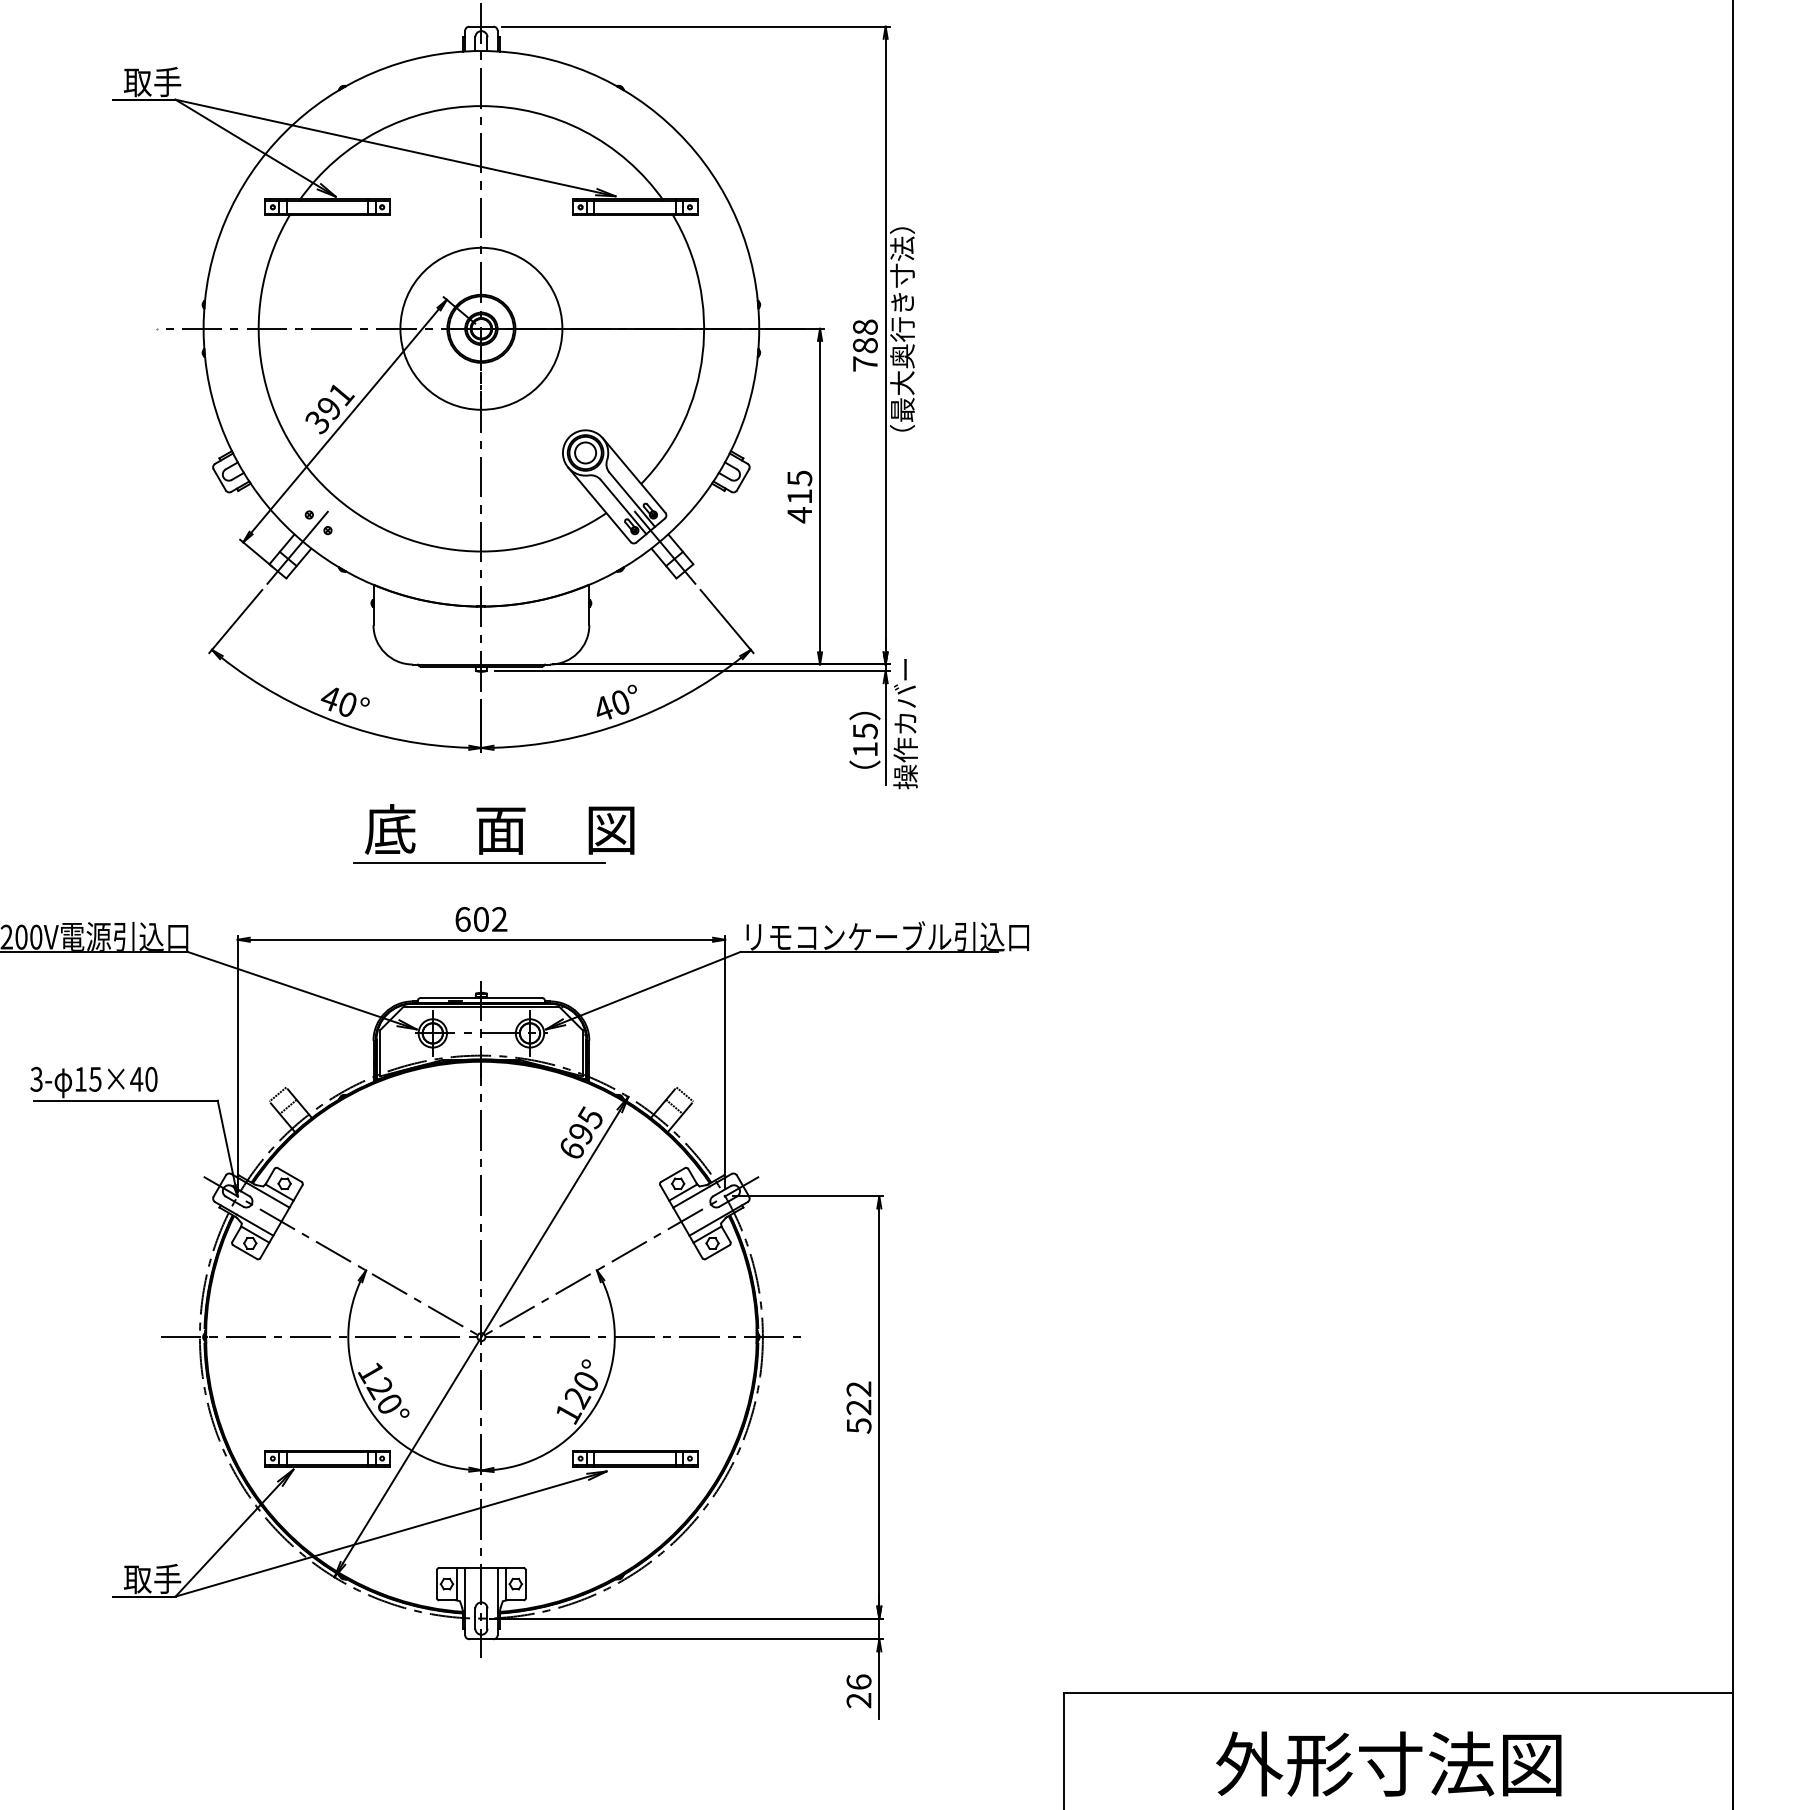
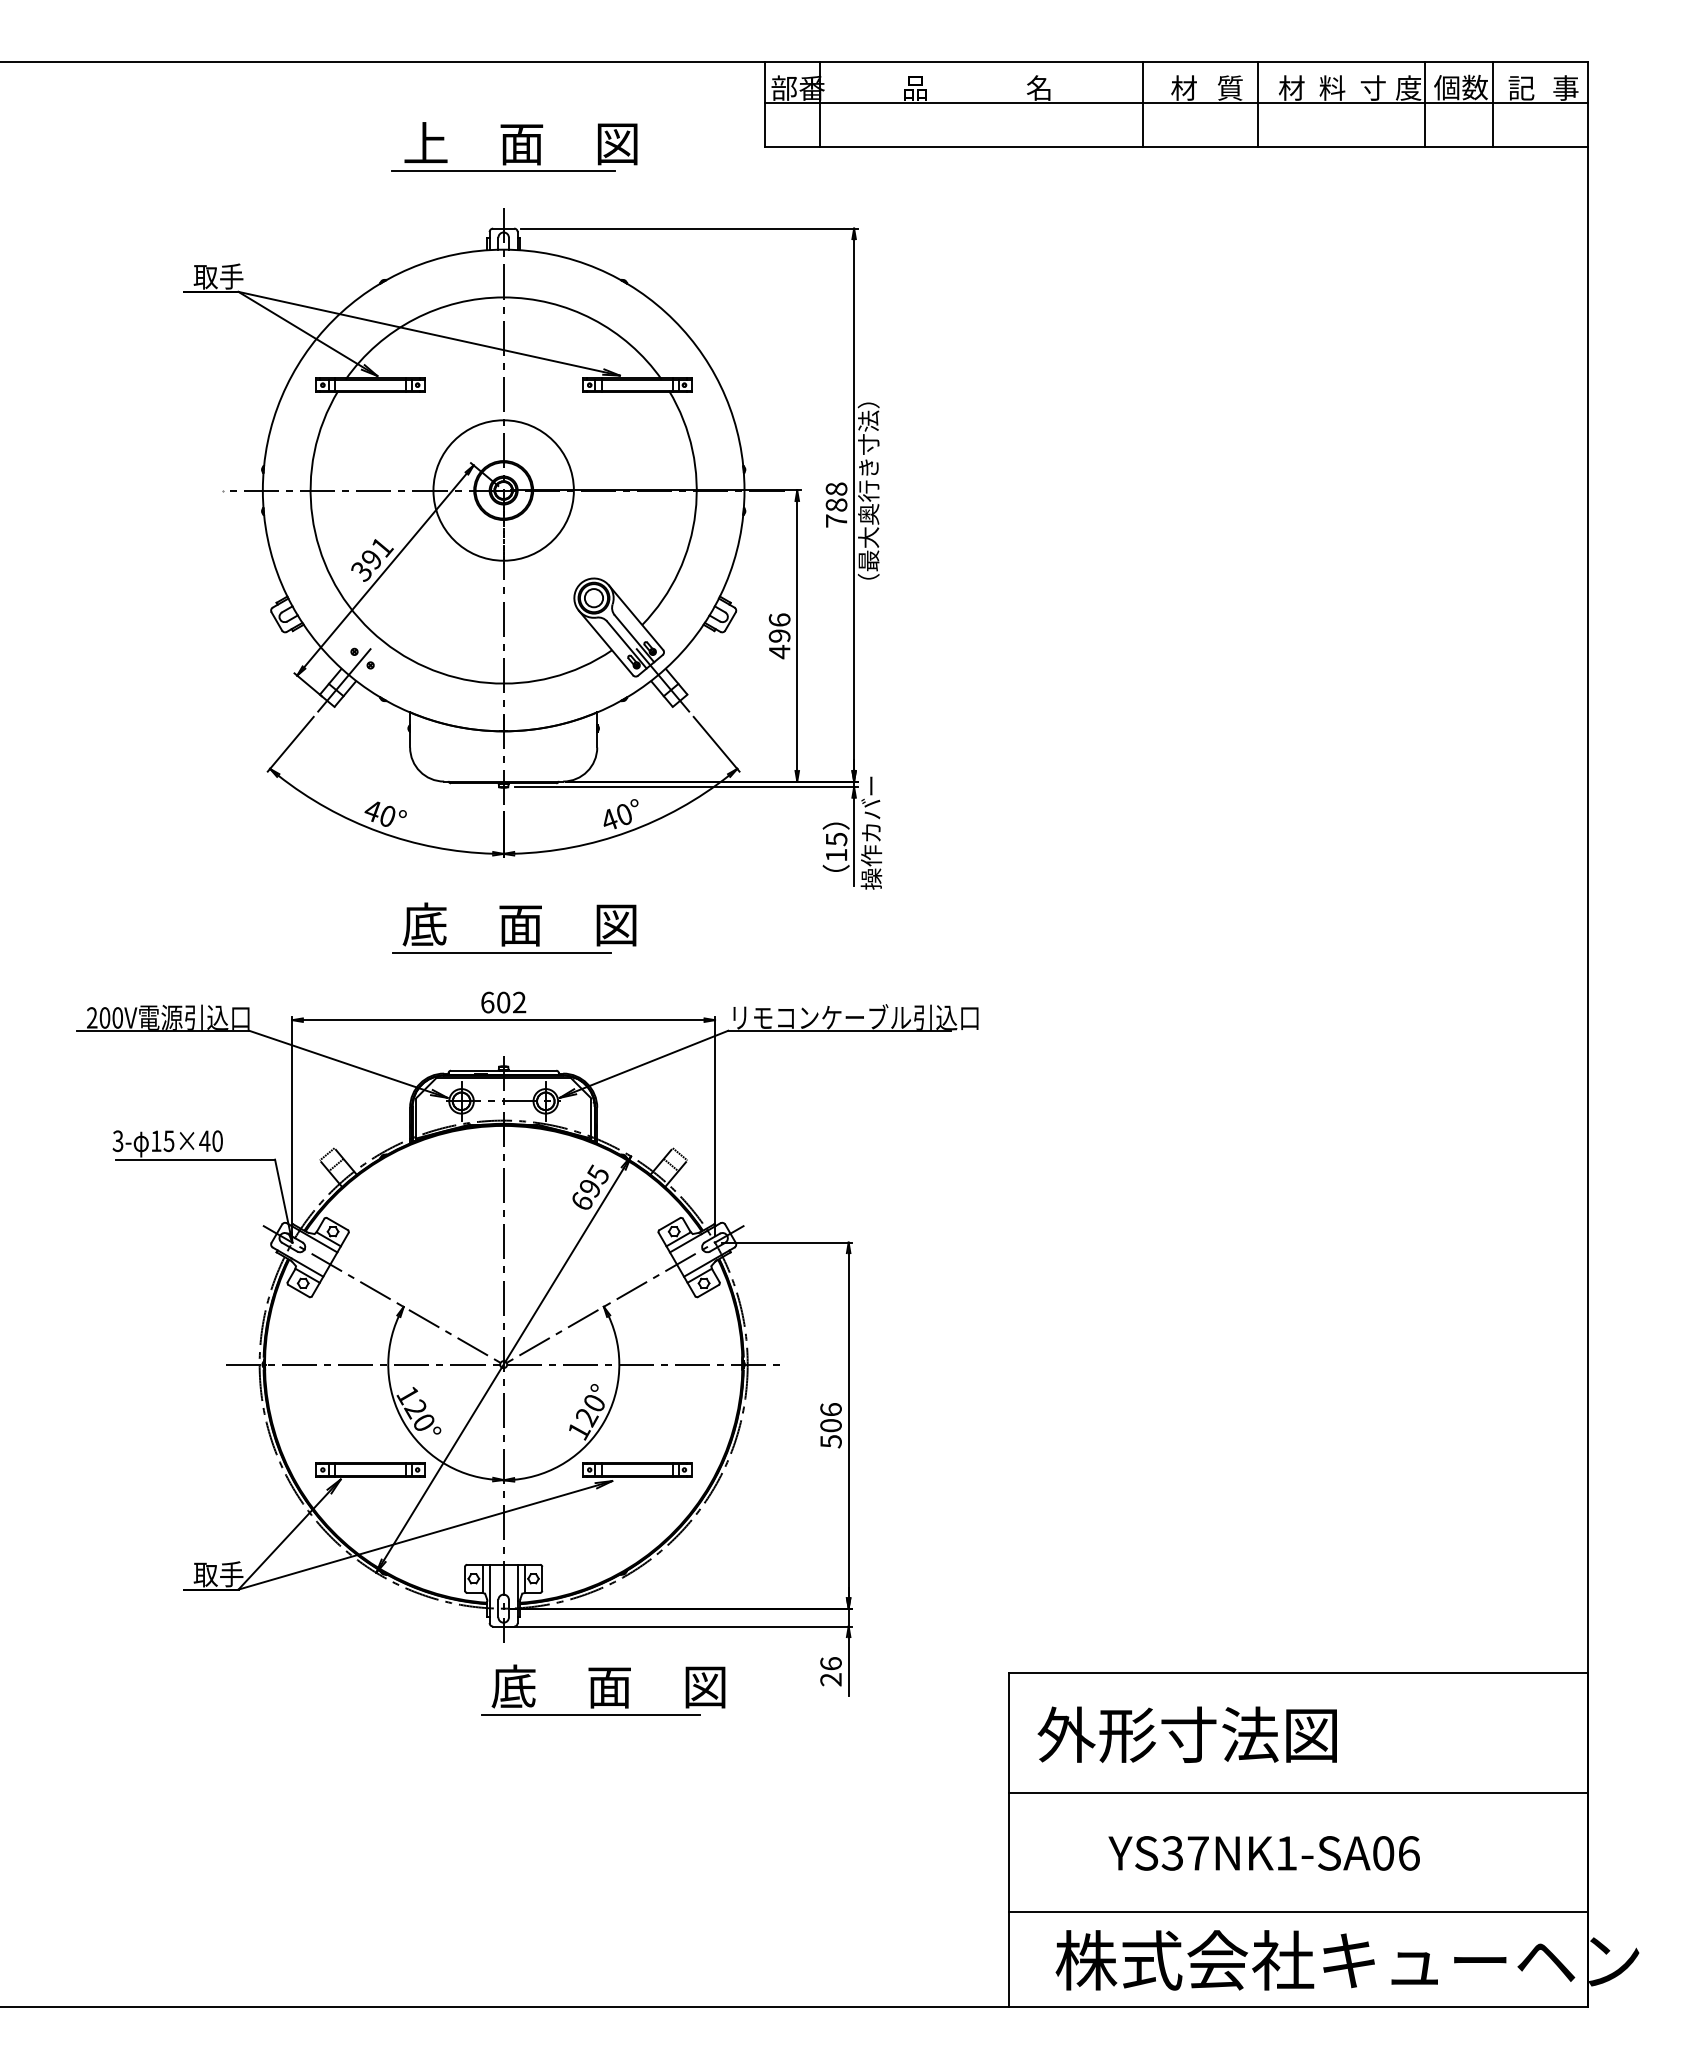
text: (799, 486) -> (779, 627), 415 -> 496
text: (858, 1398) -> (830, 1417), 522 -> 506
part: (596, 1711) -> (603, 1689), added
text: (1387, 1763) -> (1186, 1734), moved

